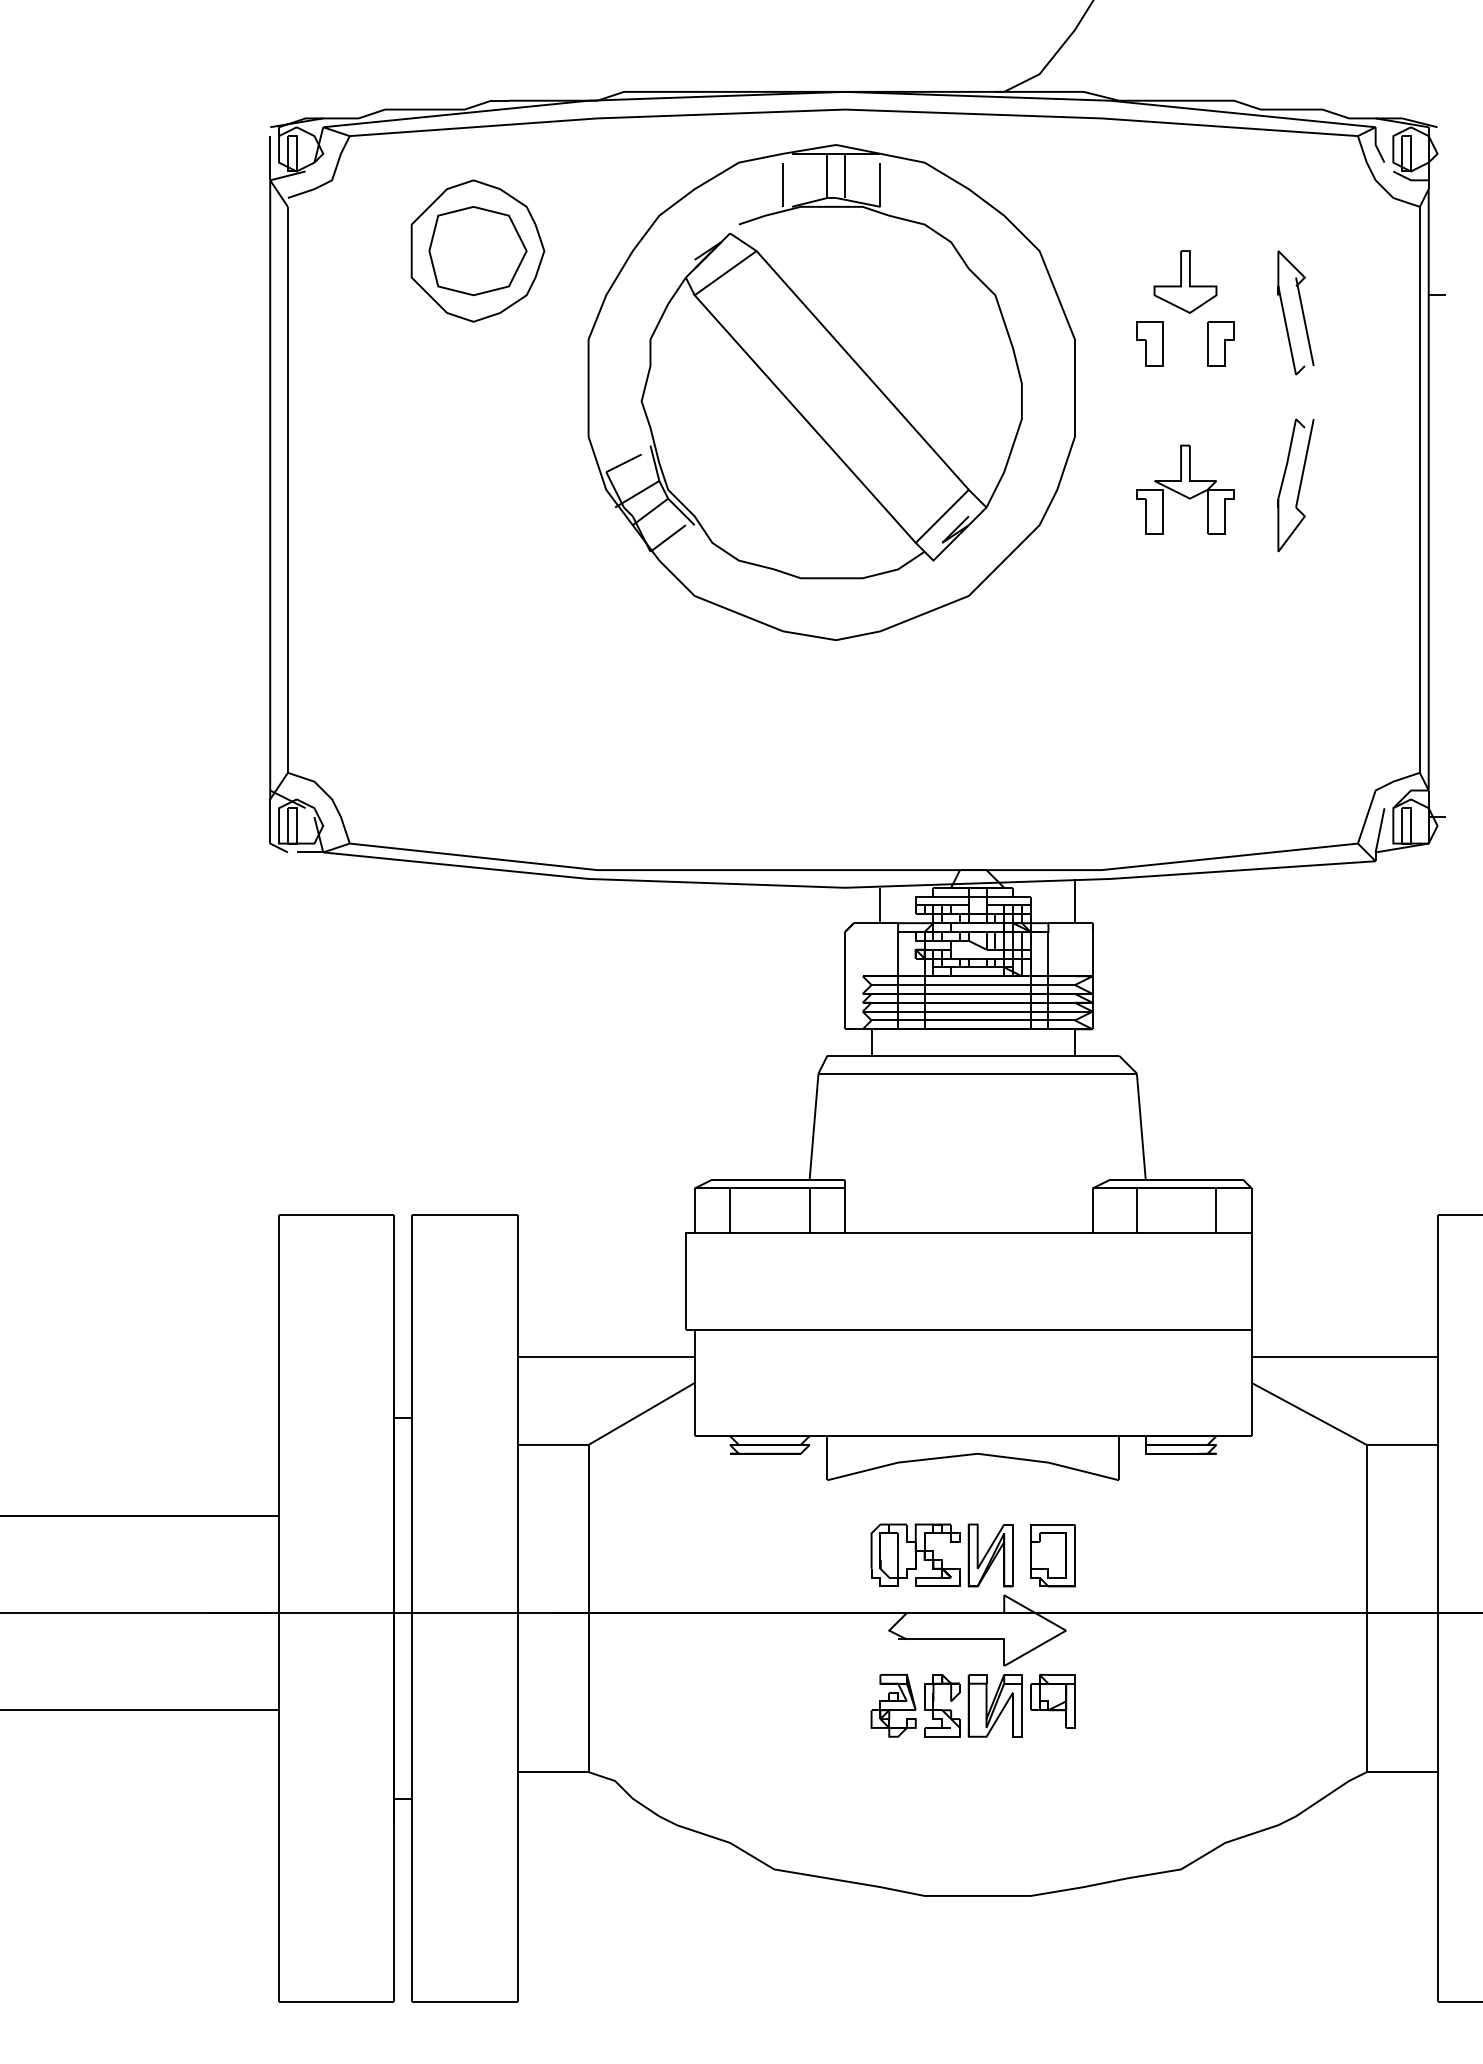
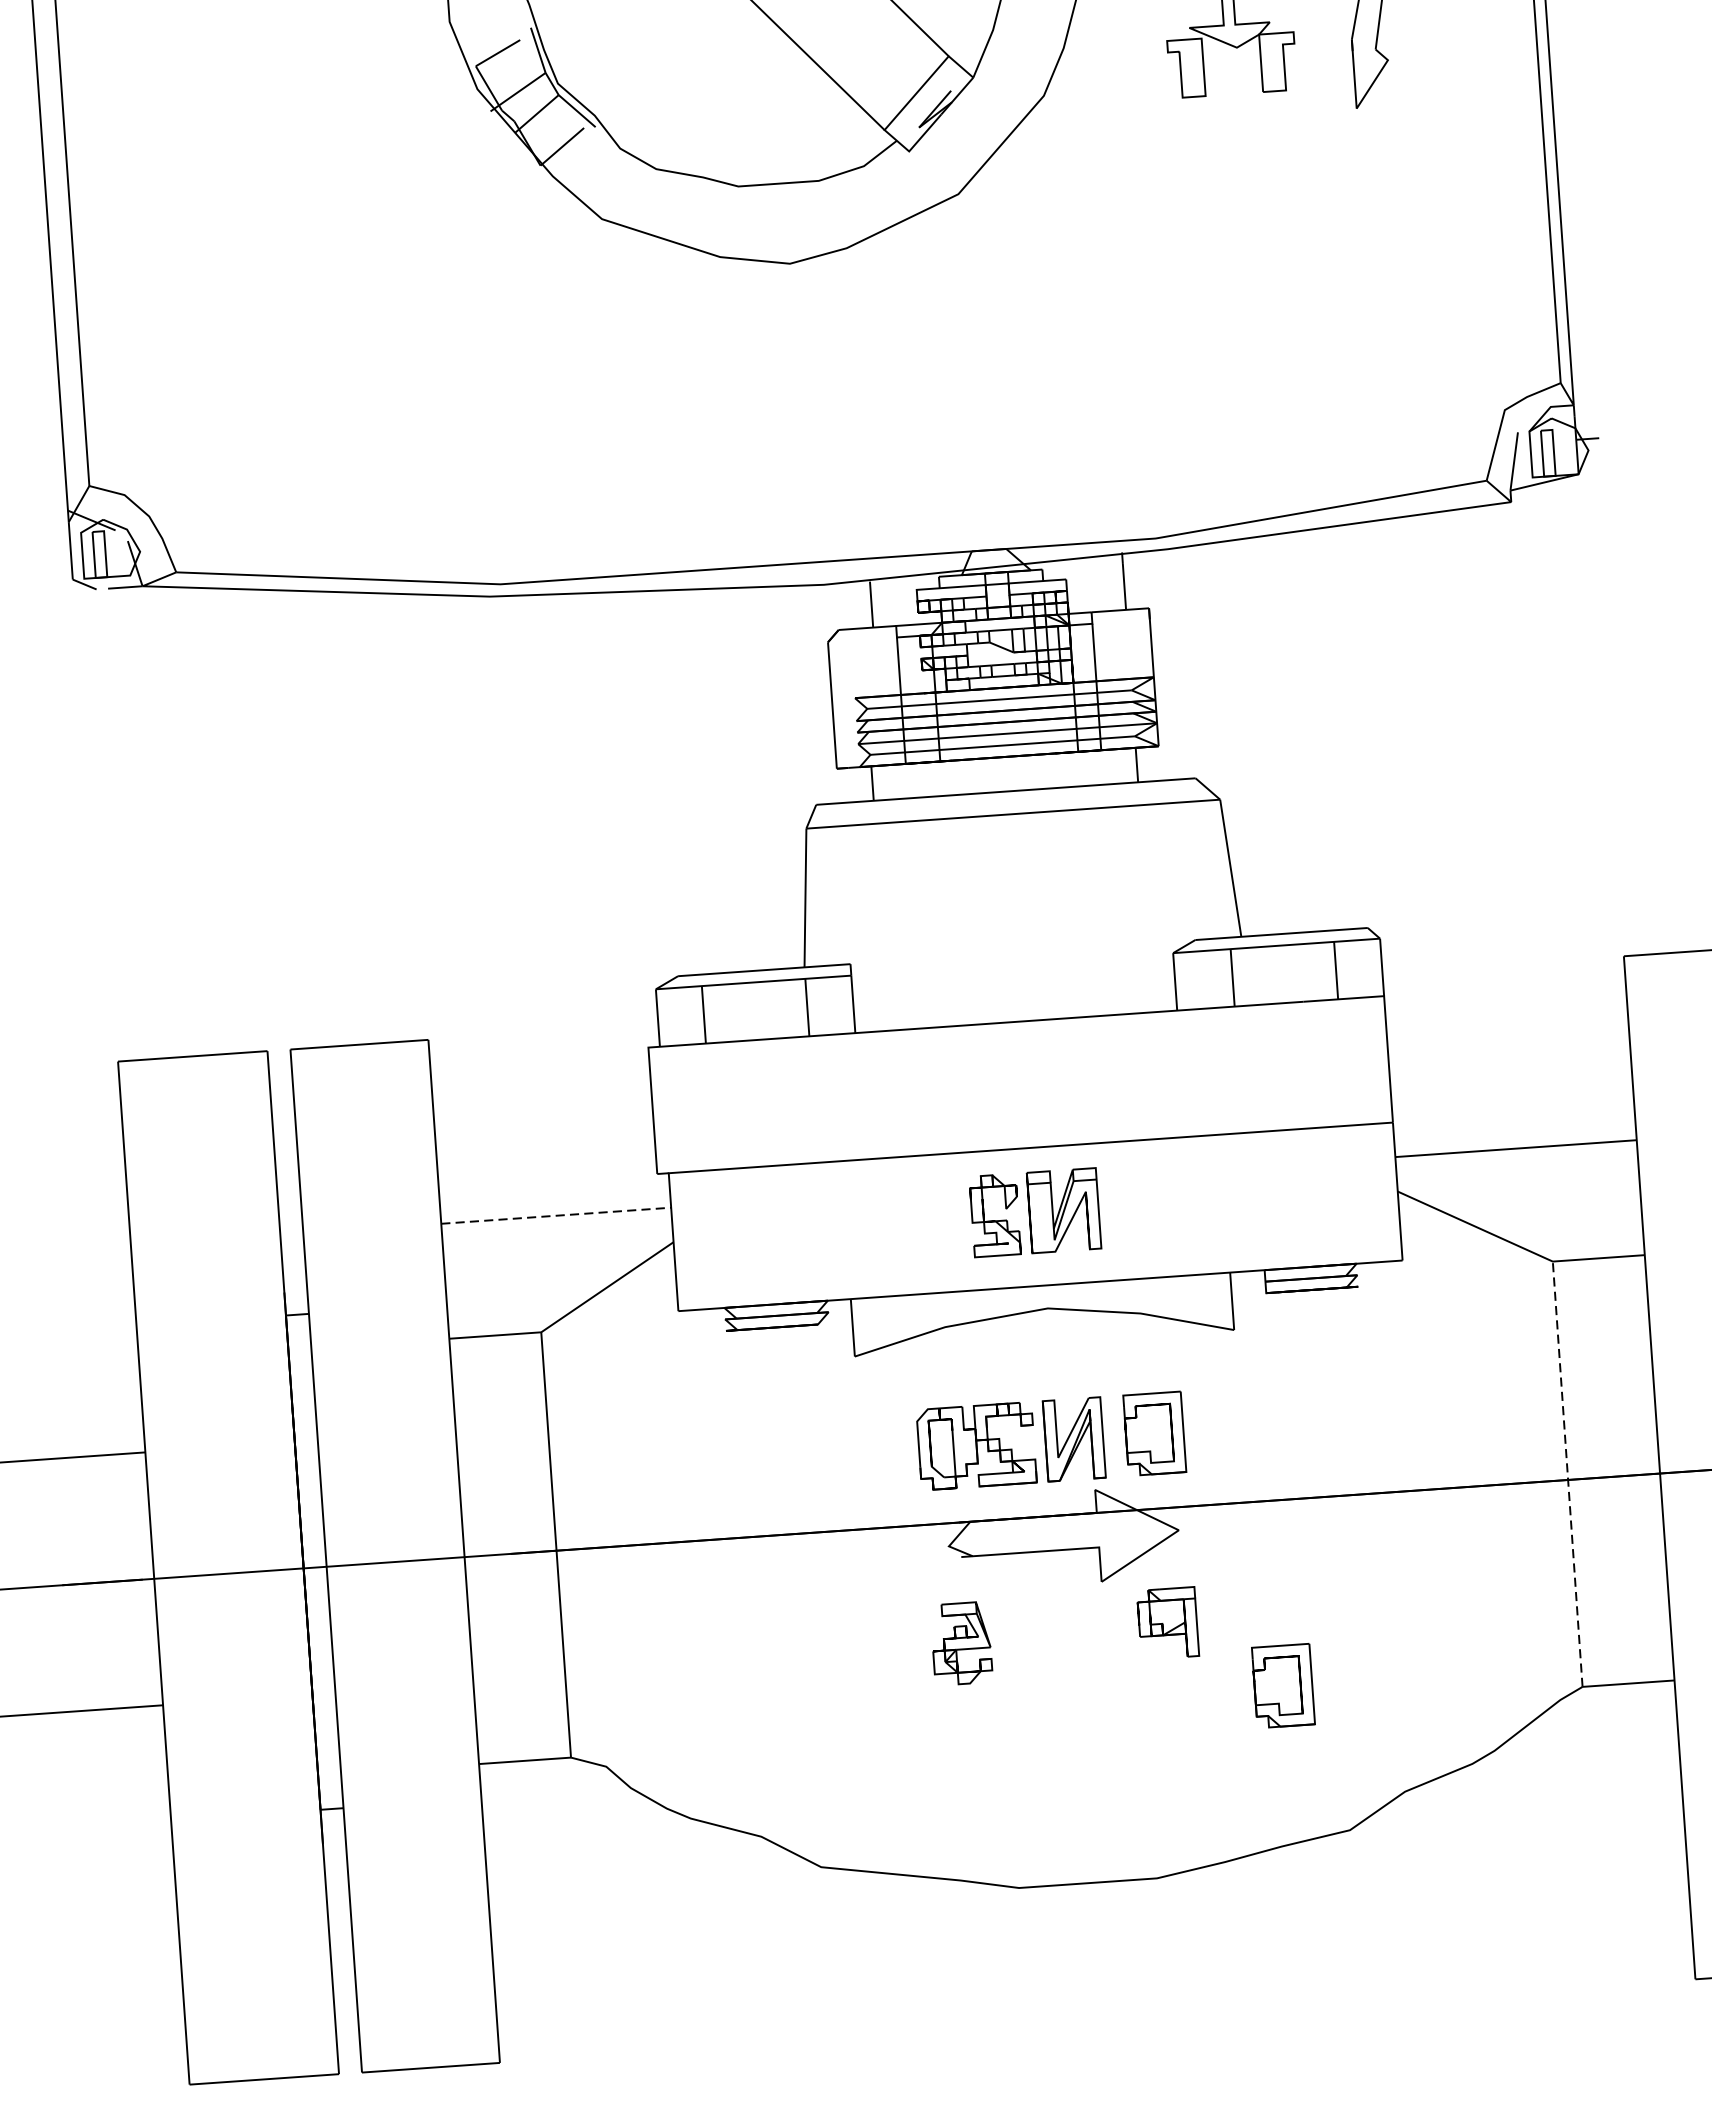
line: (606, 1356) -> (556, 1215), solid -> dashed
line: (1366, 1608) -> (1567, 1474), solid -> dashed
part: (973, 1705) -> (1035, 1212), moved
part: (1137, 1755) -> (1283, 1686), added

